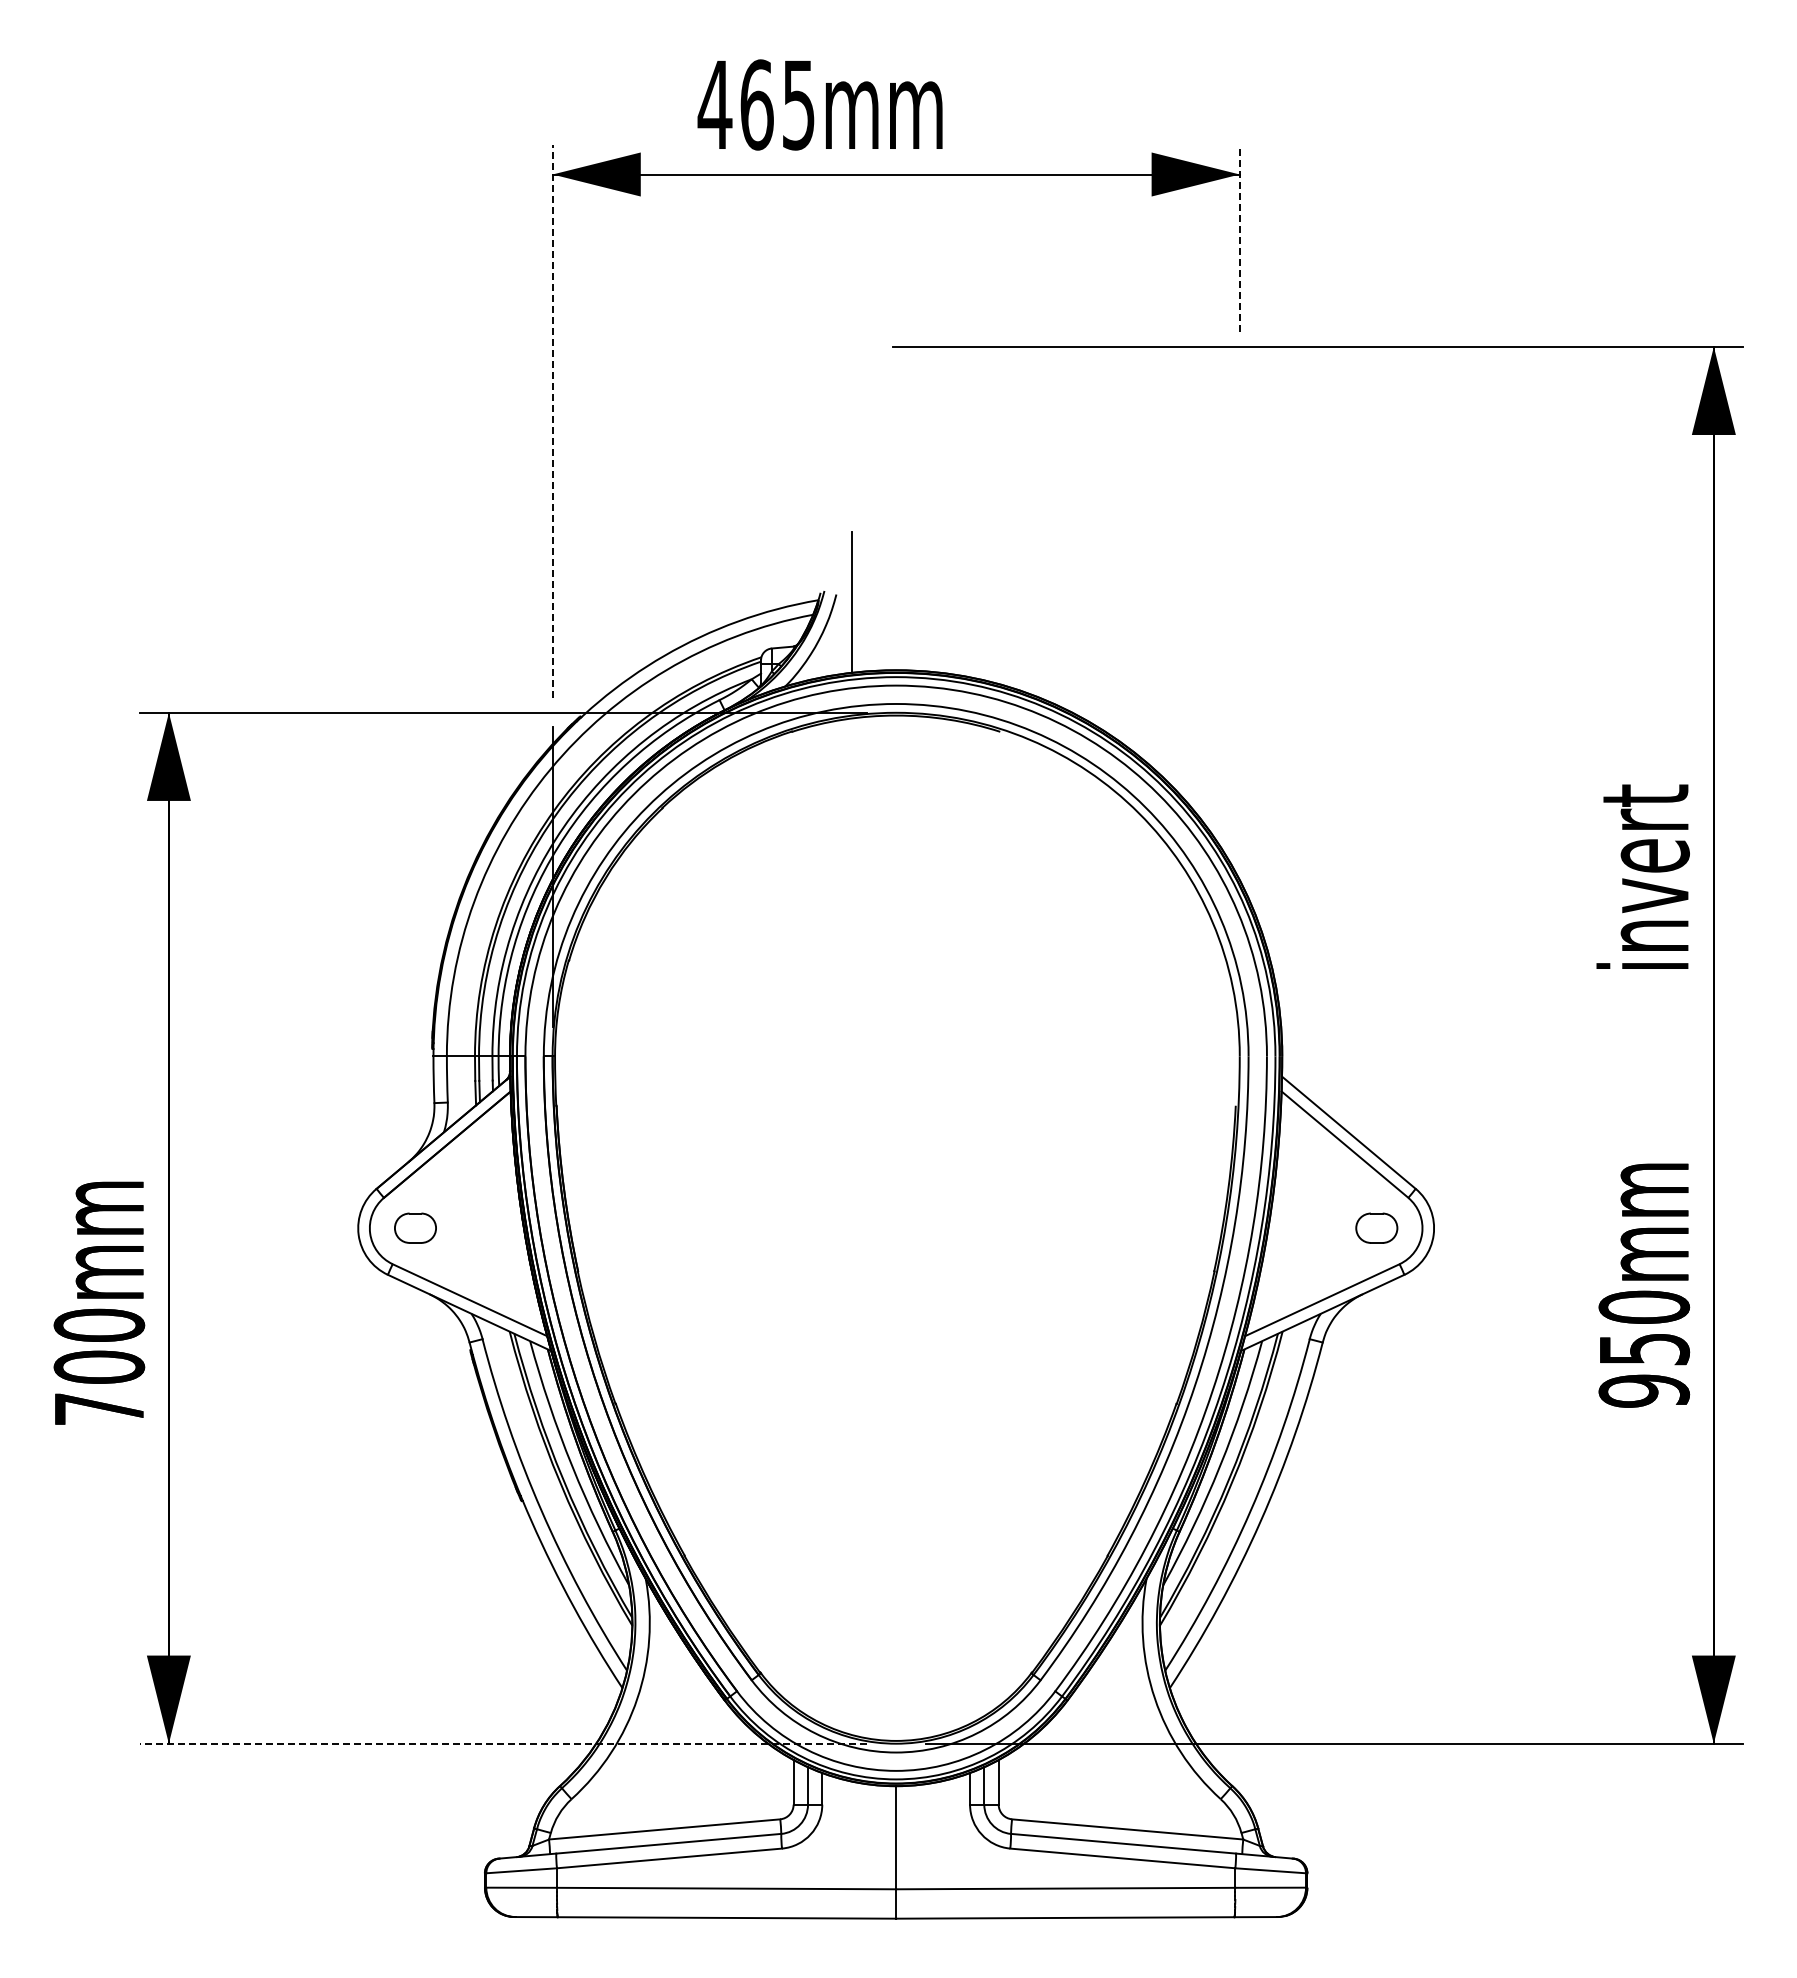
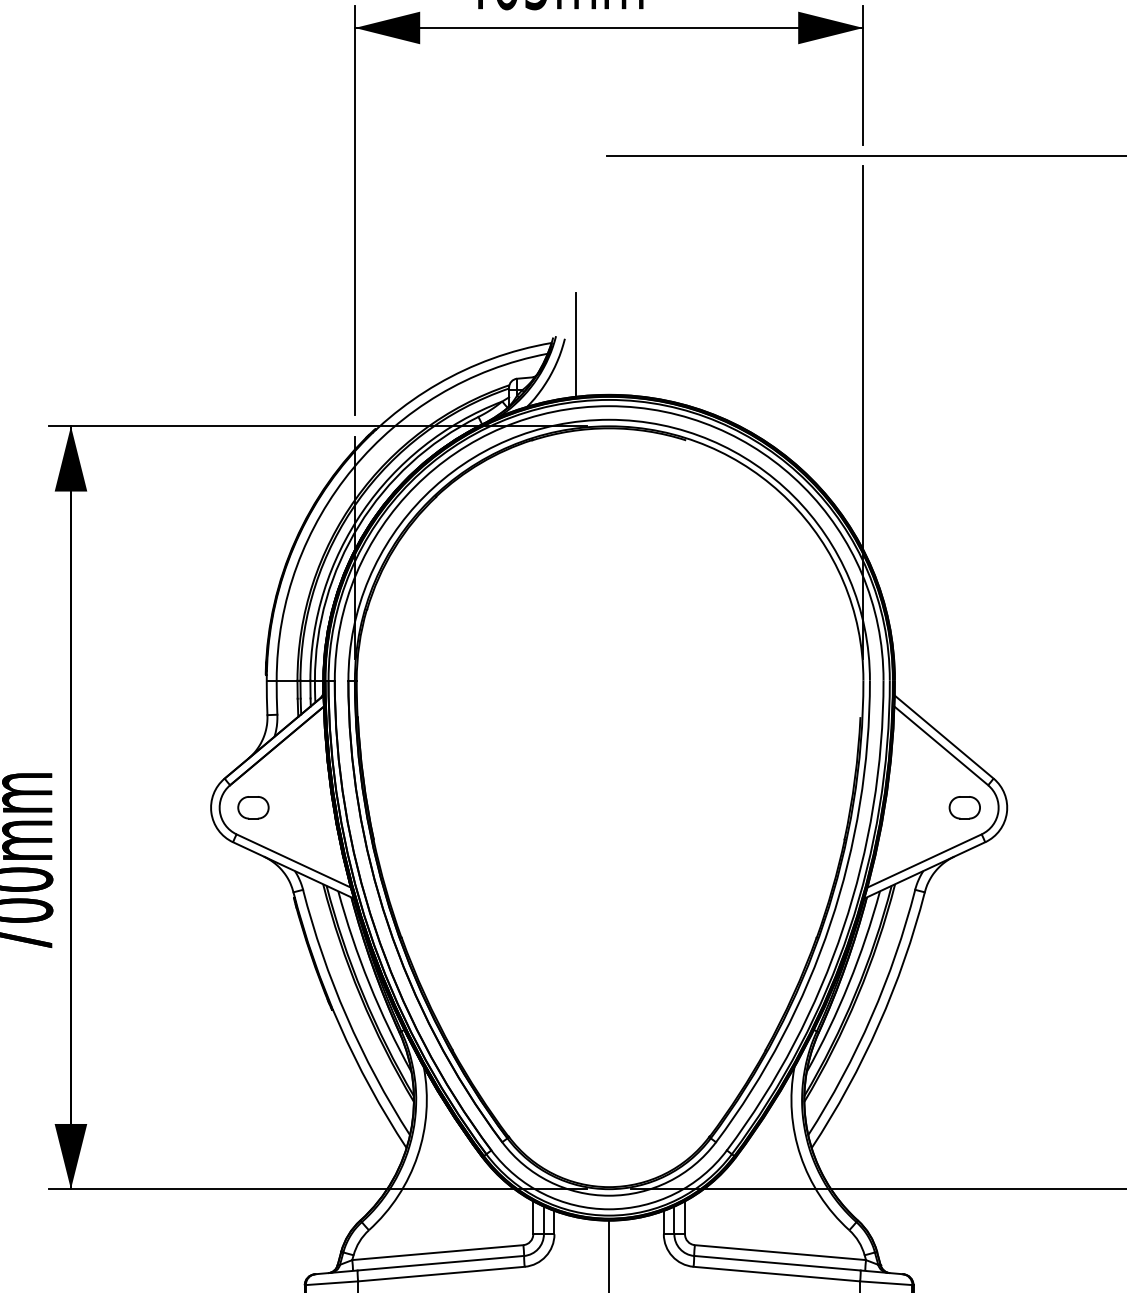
line: (1239, 238) -> (863, 75), dashed -> solid
line: (552, 421) -> (354, 210), dashed -> solid
line: (1239, 693) -> (863, 412), added
line: (503, 1743) -> (318, 1189), dashed -> solid

